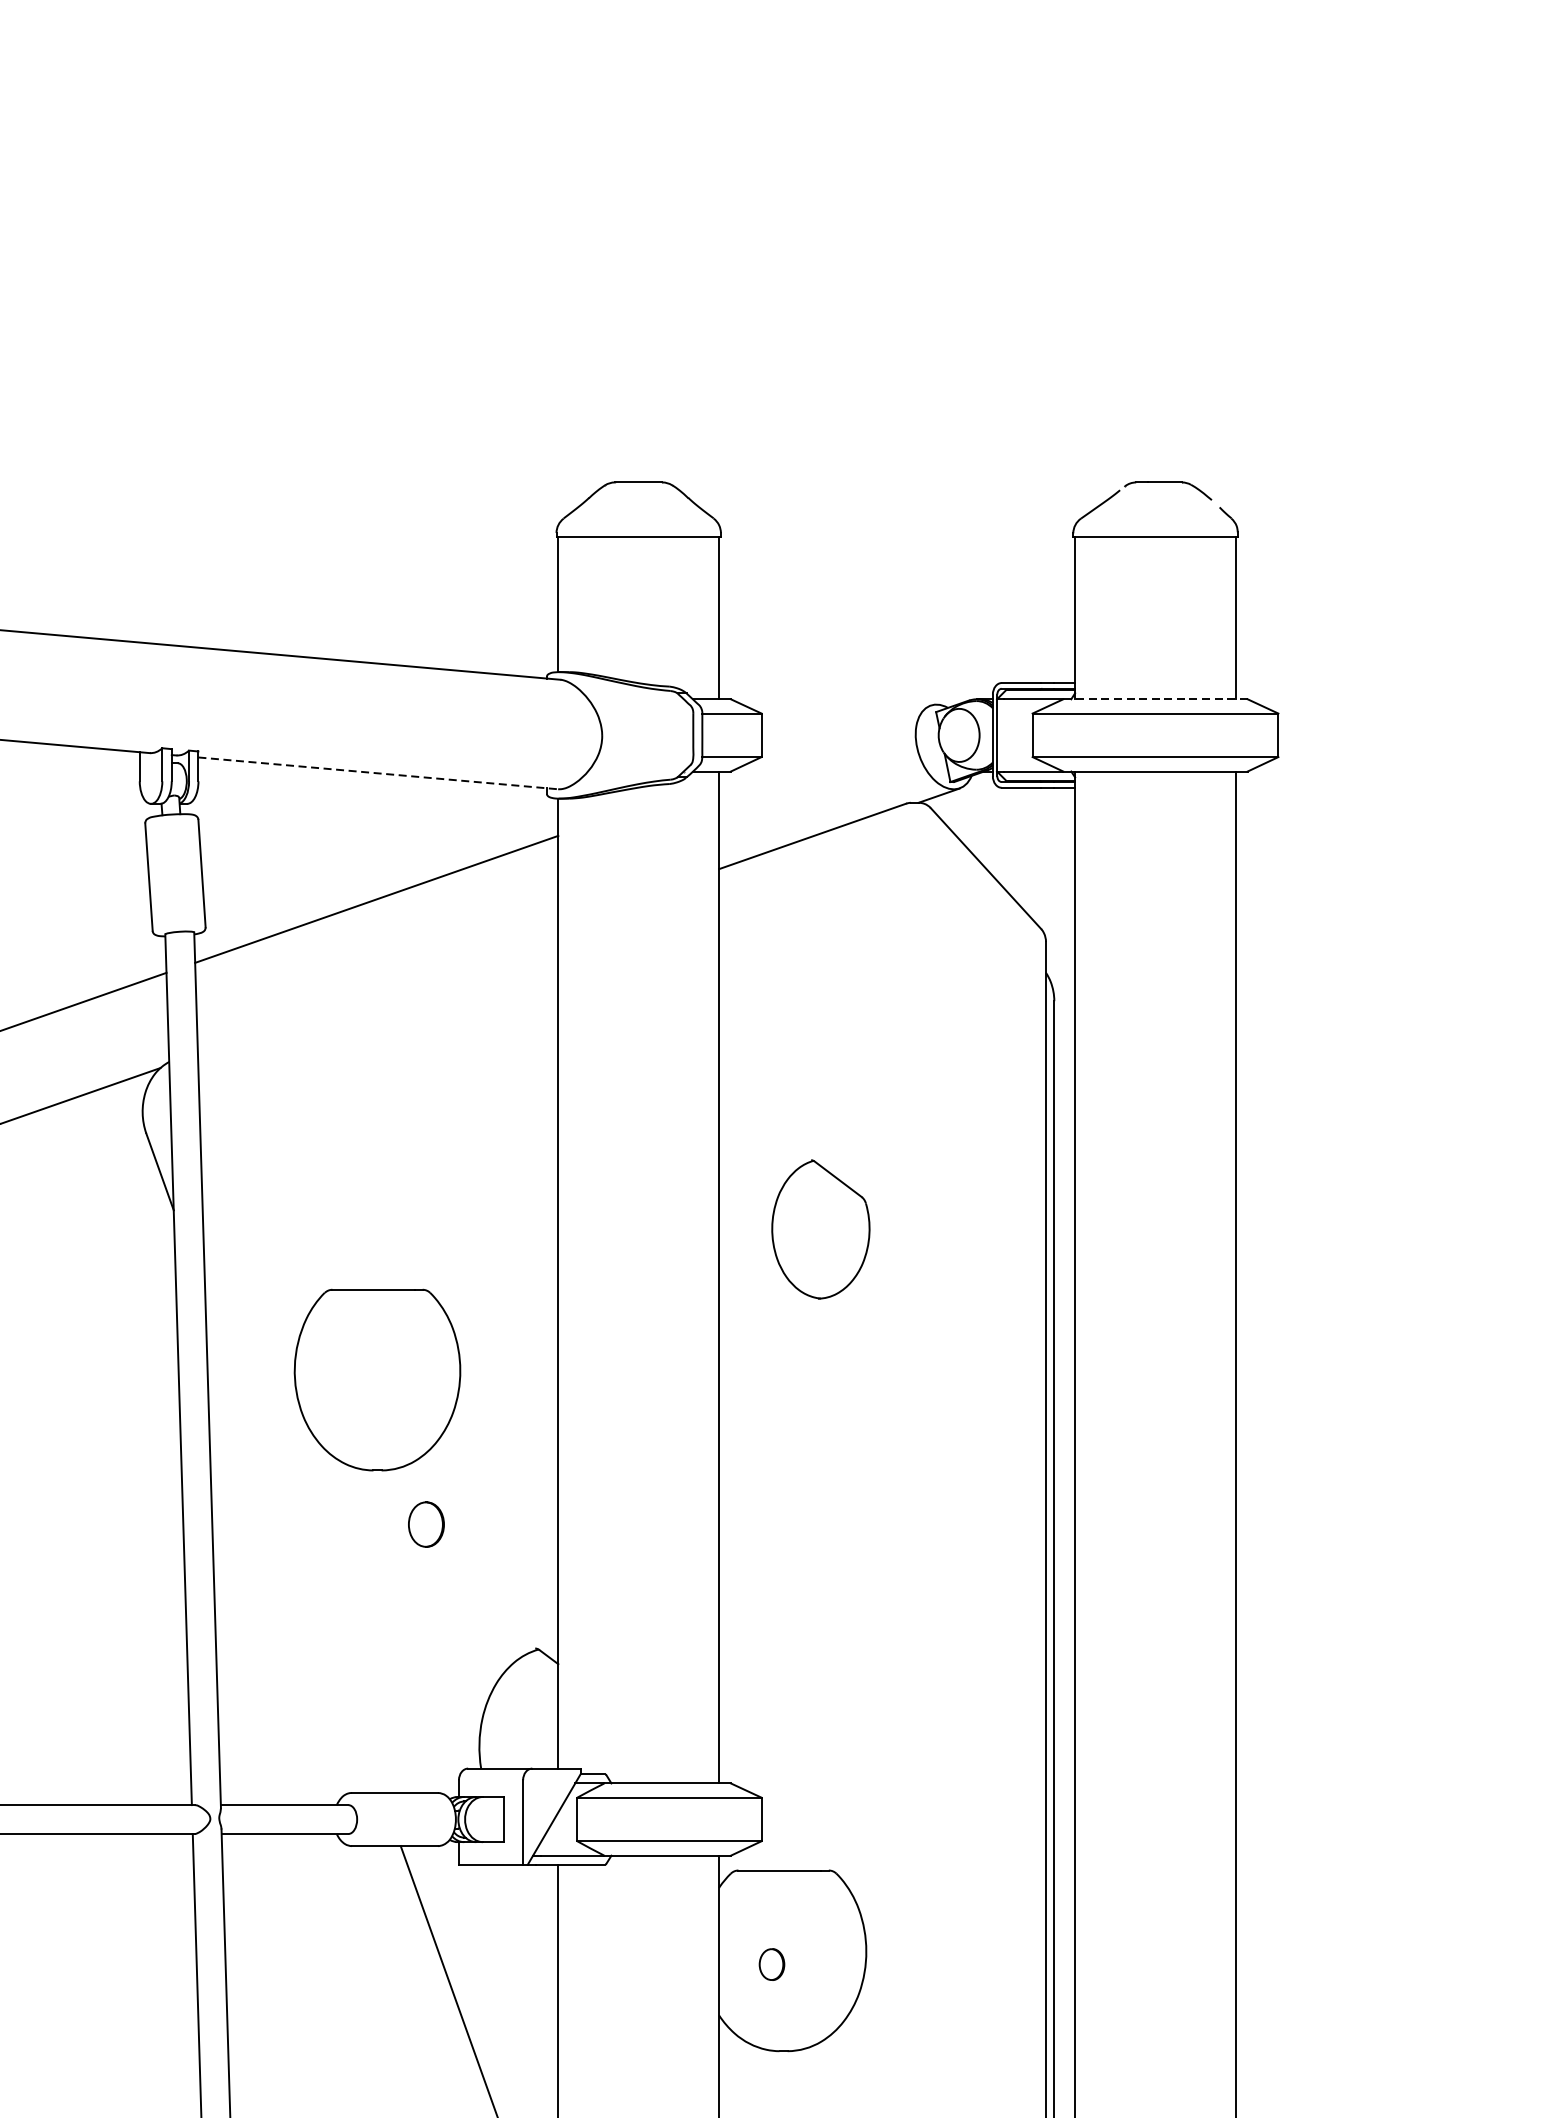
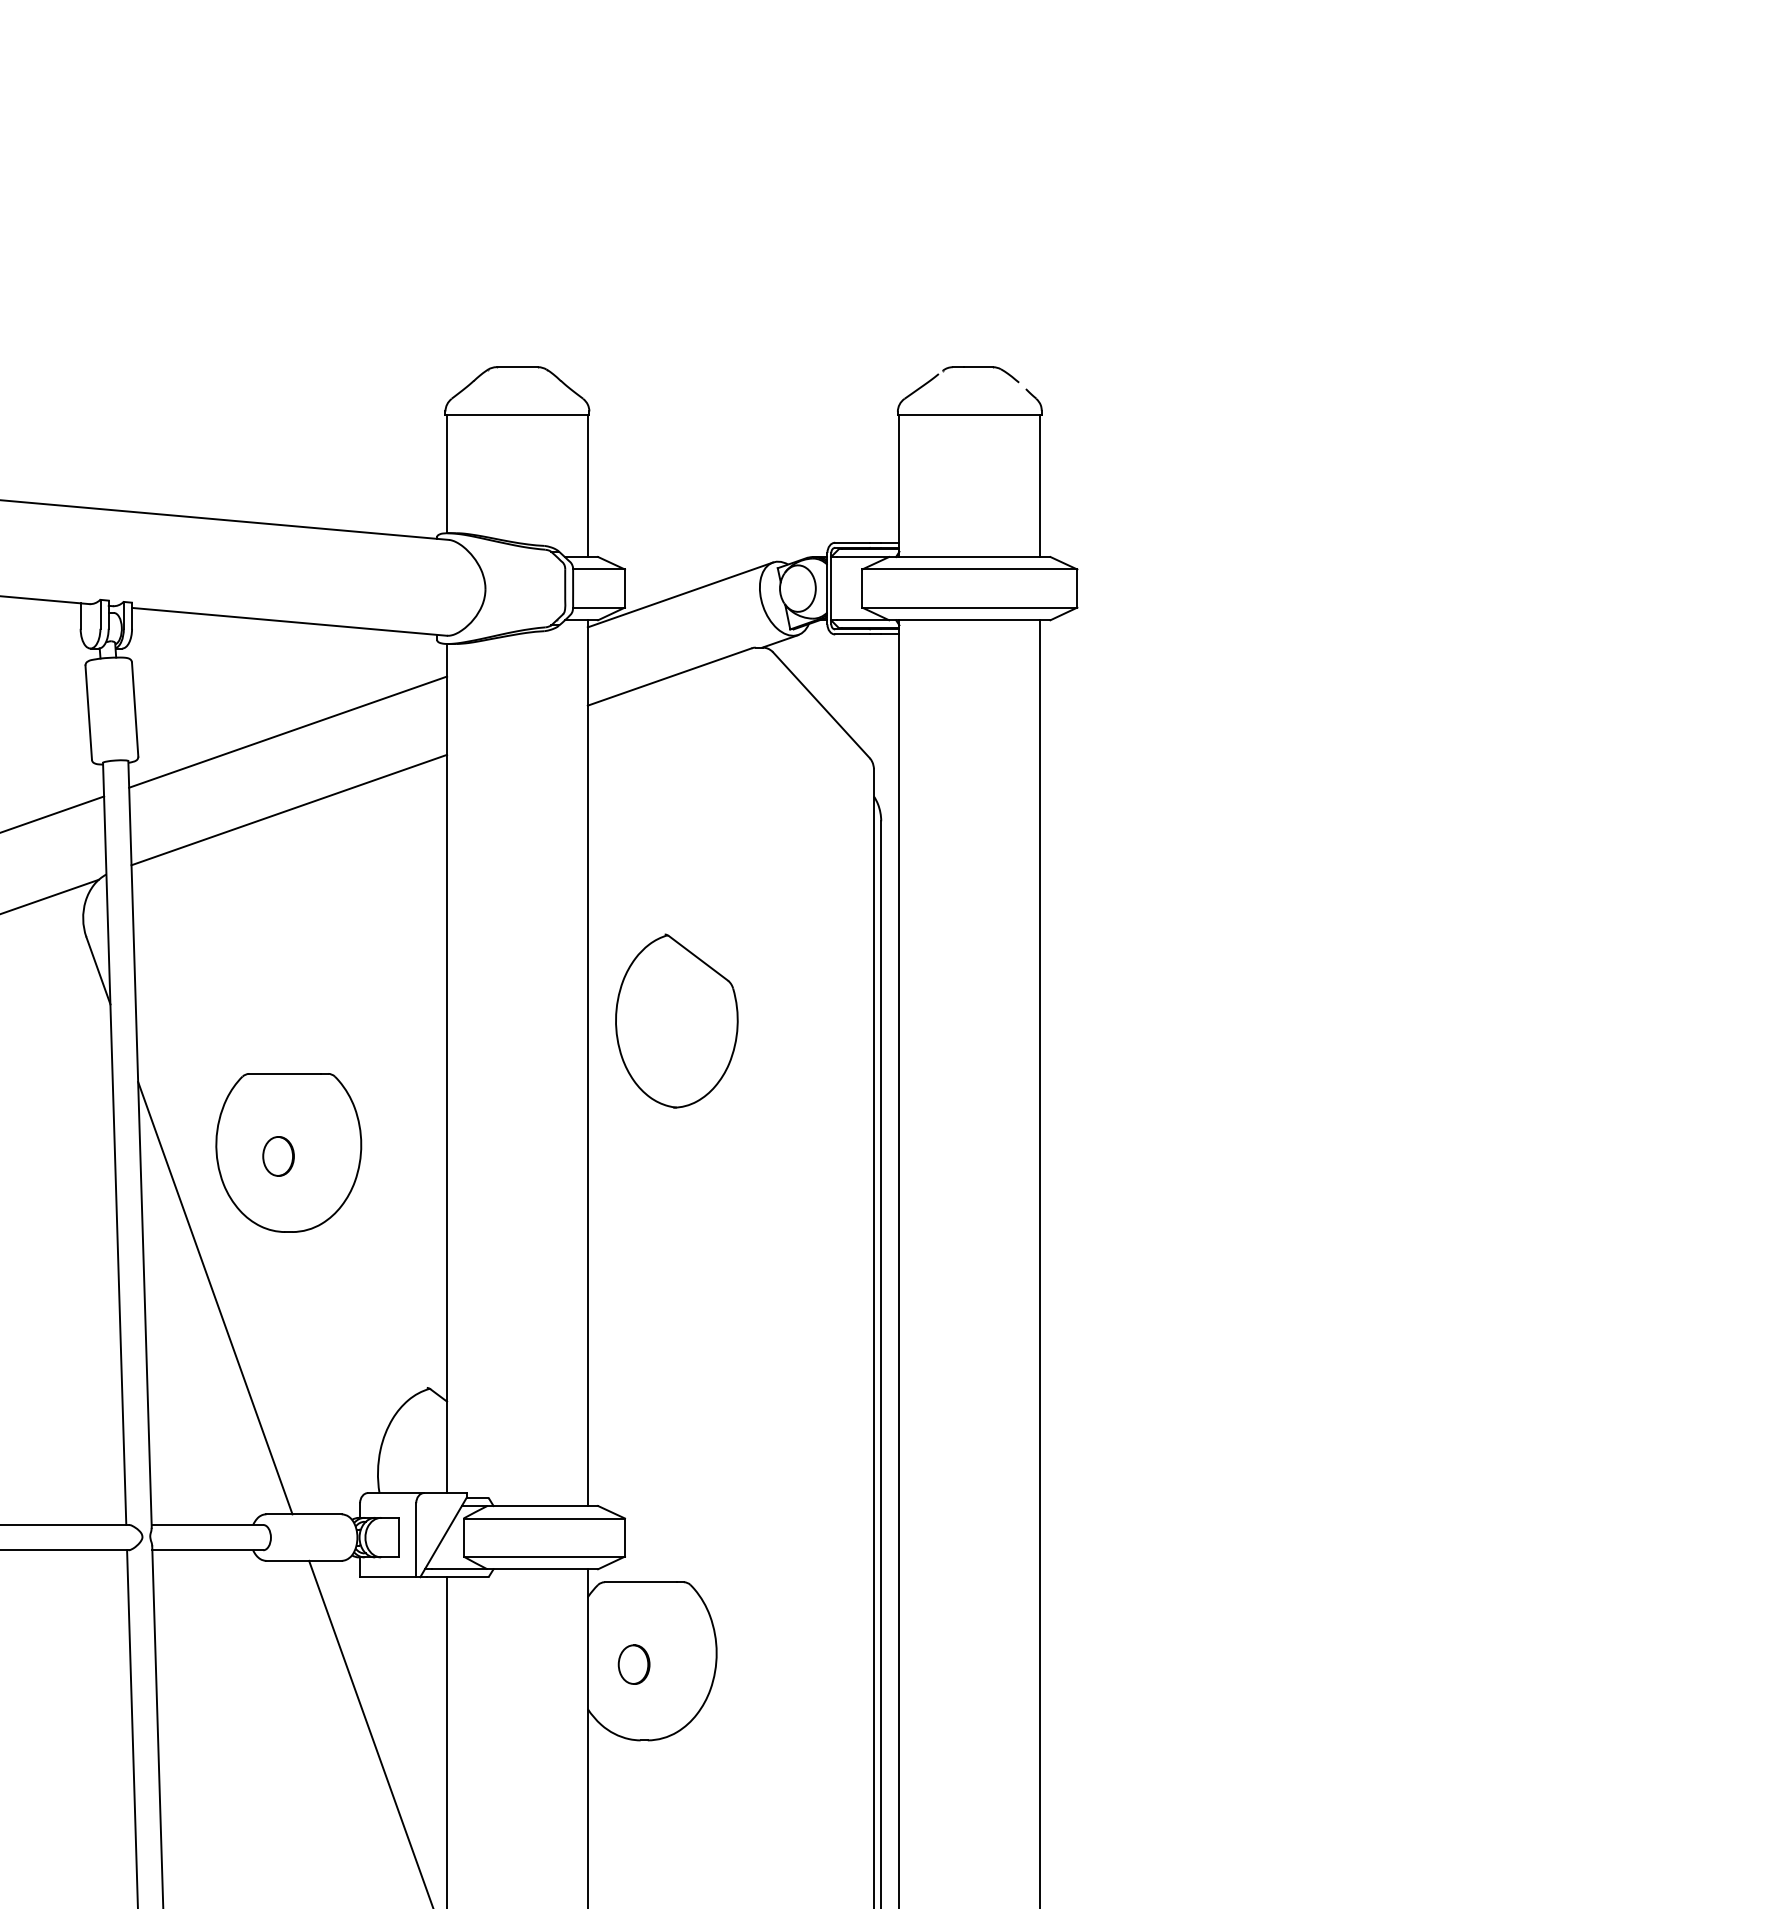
line: (1155, 699) -> (969, 557), dashed -> solid
line: (825, 742) -> (680, 594), added
line: (378, 772) -> (289, 621), dashed -> solid
line: (378, 987) -> (289, 809), added
part: (820, 1228) -> (676, 1020), size x1.43
part: (426, 1524) -> (278, 1156), moved
line: (293, 1545) -> (215, 1297), added
part: (771, 1964) -> (633, 1664), size x1.43

